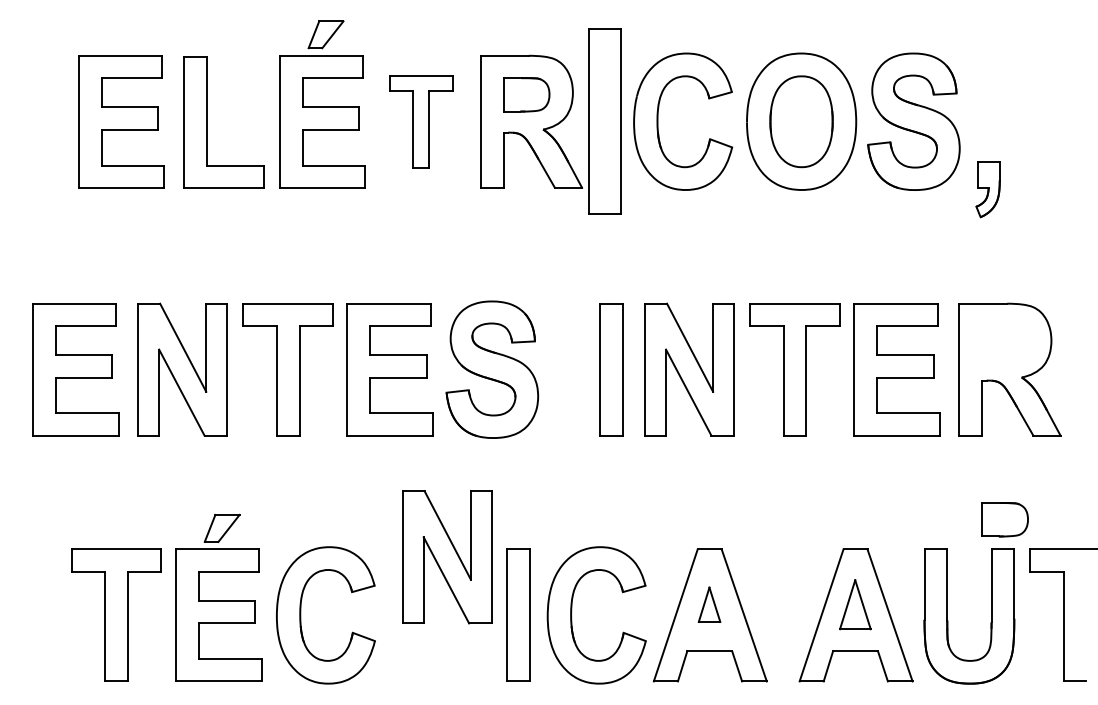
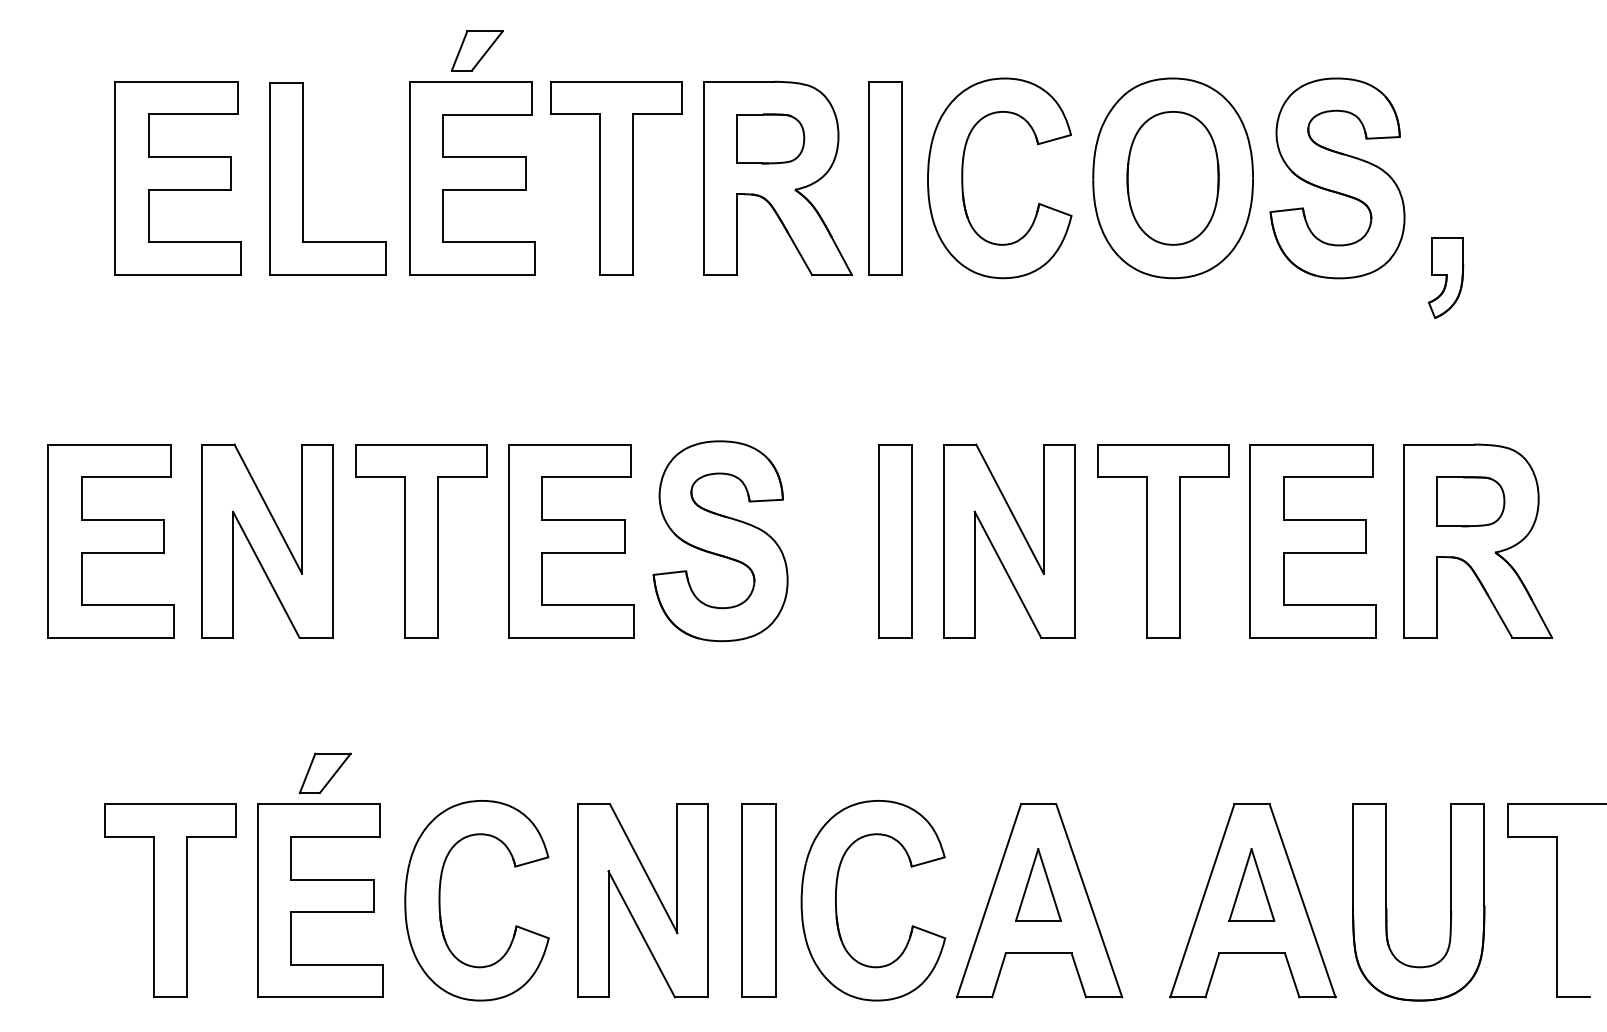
part: (421, 121) -> (616, 177), size x1.43
part: (604, 121) -> (884, 177), size x0.71
part: (1004, 519) -> (1470, 501), moved
part: (447, 557) -> (643, 900), moved
part: (709, 604) -> (1038, 884), size x1.43

